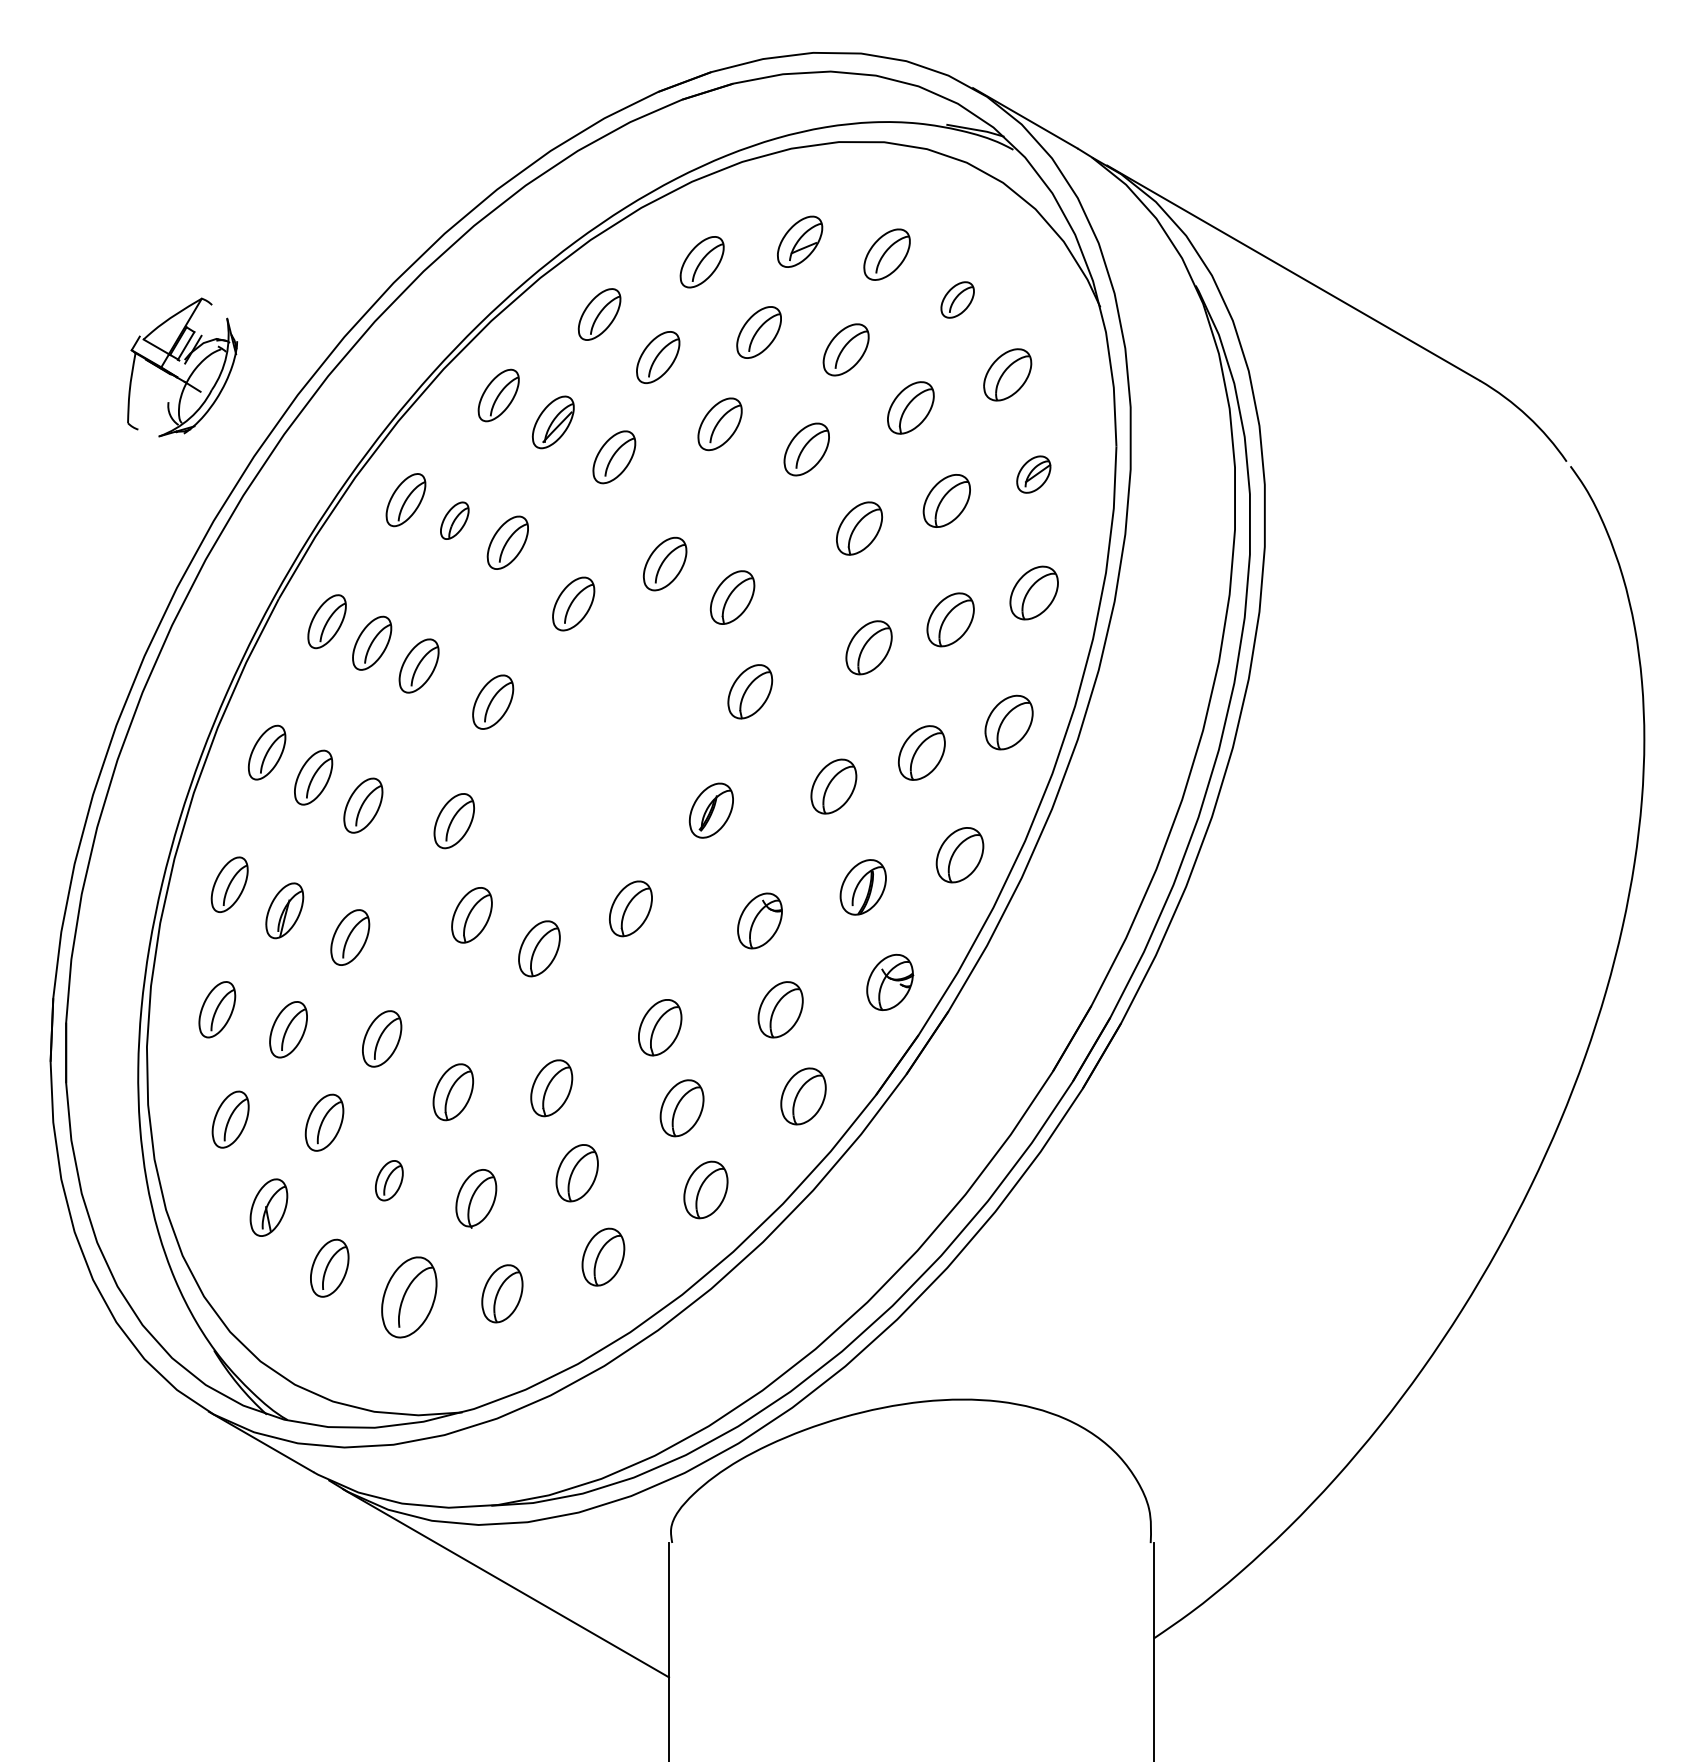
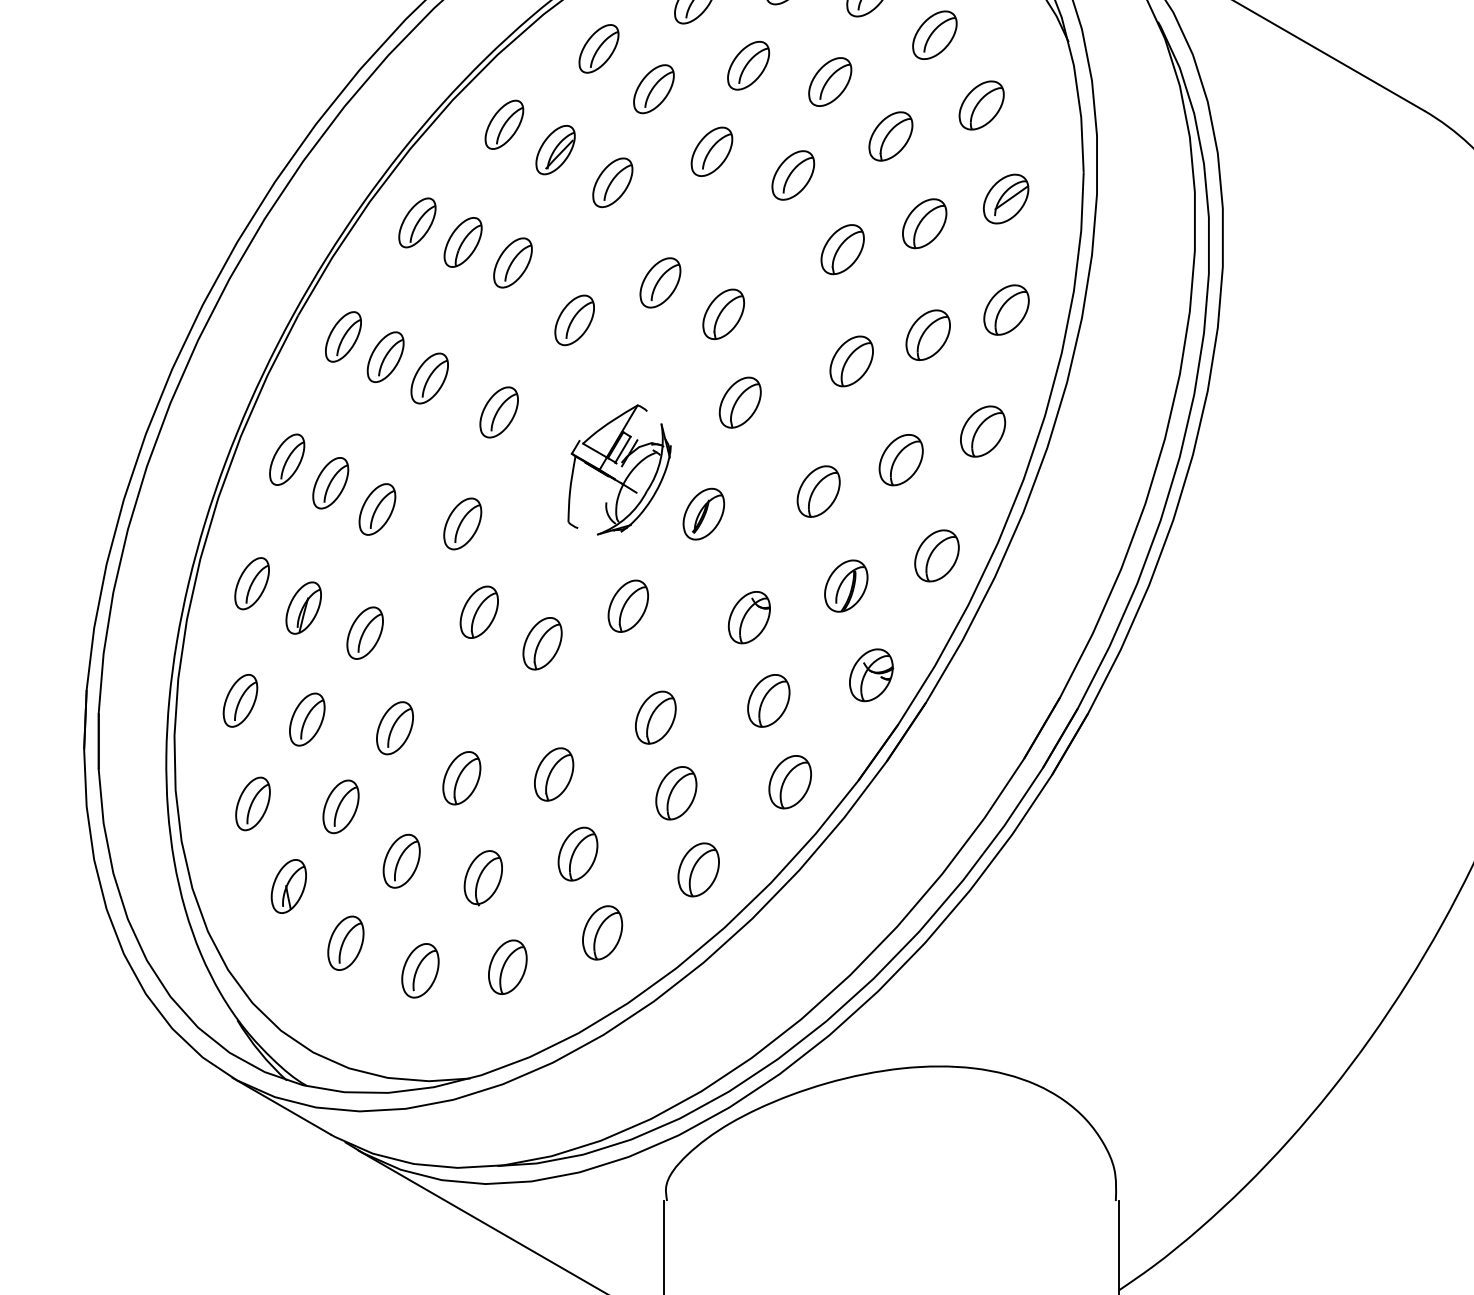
part: (957, 299) -> (934, 34), size x1.43
part: (182, 367) -> (619, 469), moved
part: (1033, 474) -> (1005, 198), size x1.43
part: (454, 520) -> (462, 242), size x1.43
part: (389, 1180) -> (401, 860), size x1.43
part: (408, 1297) -> (419, 970), size x0.71

